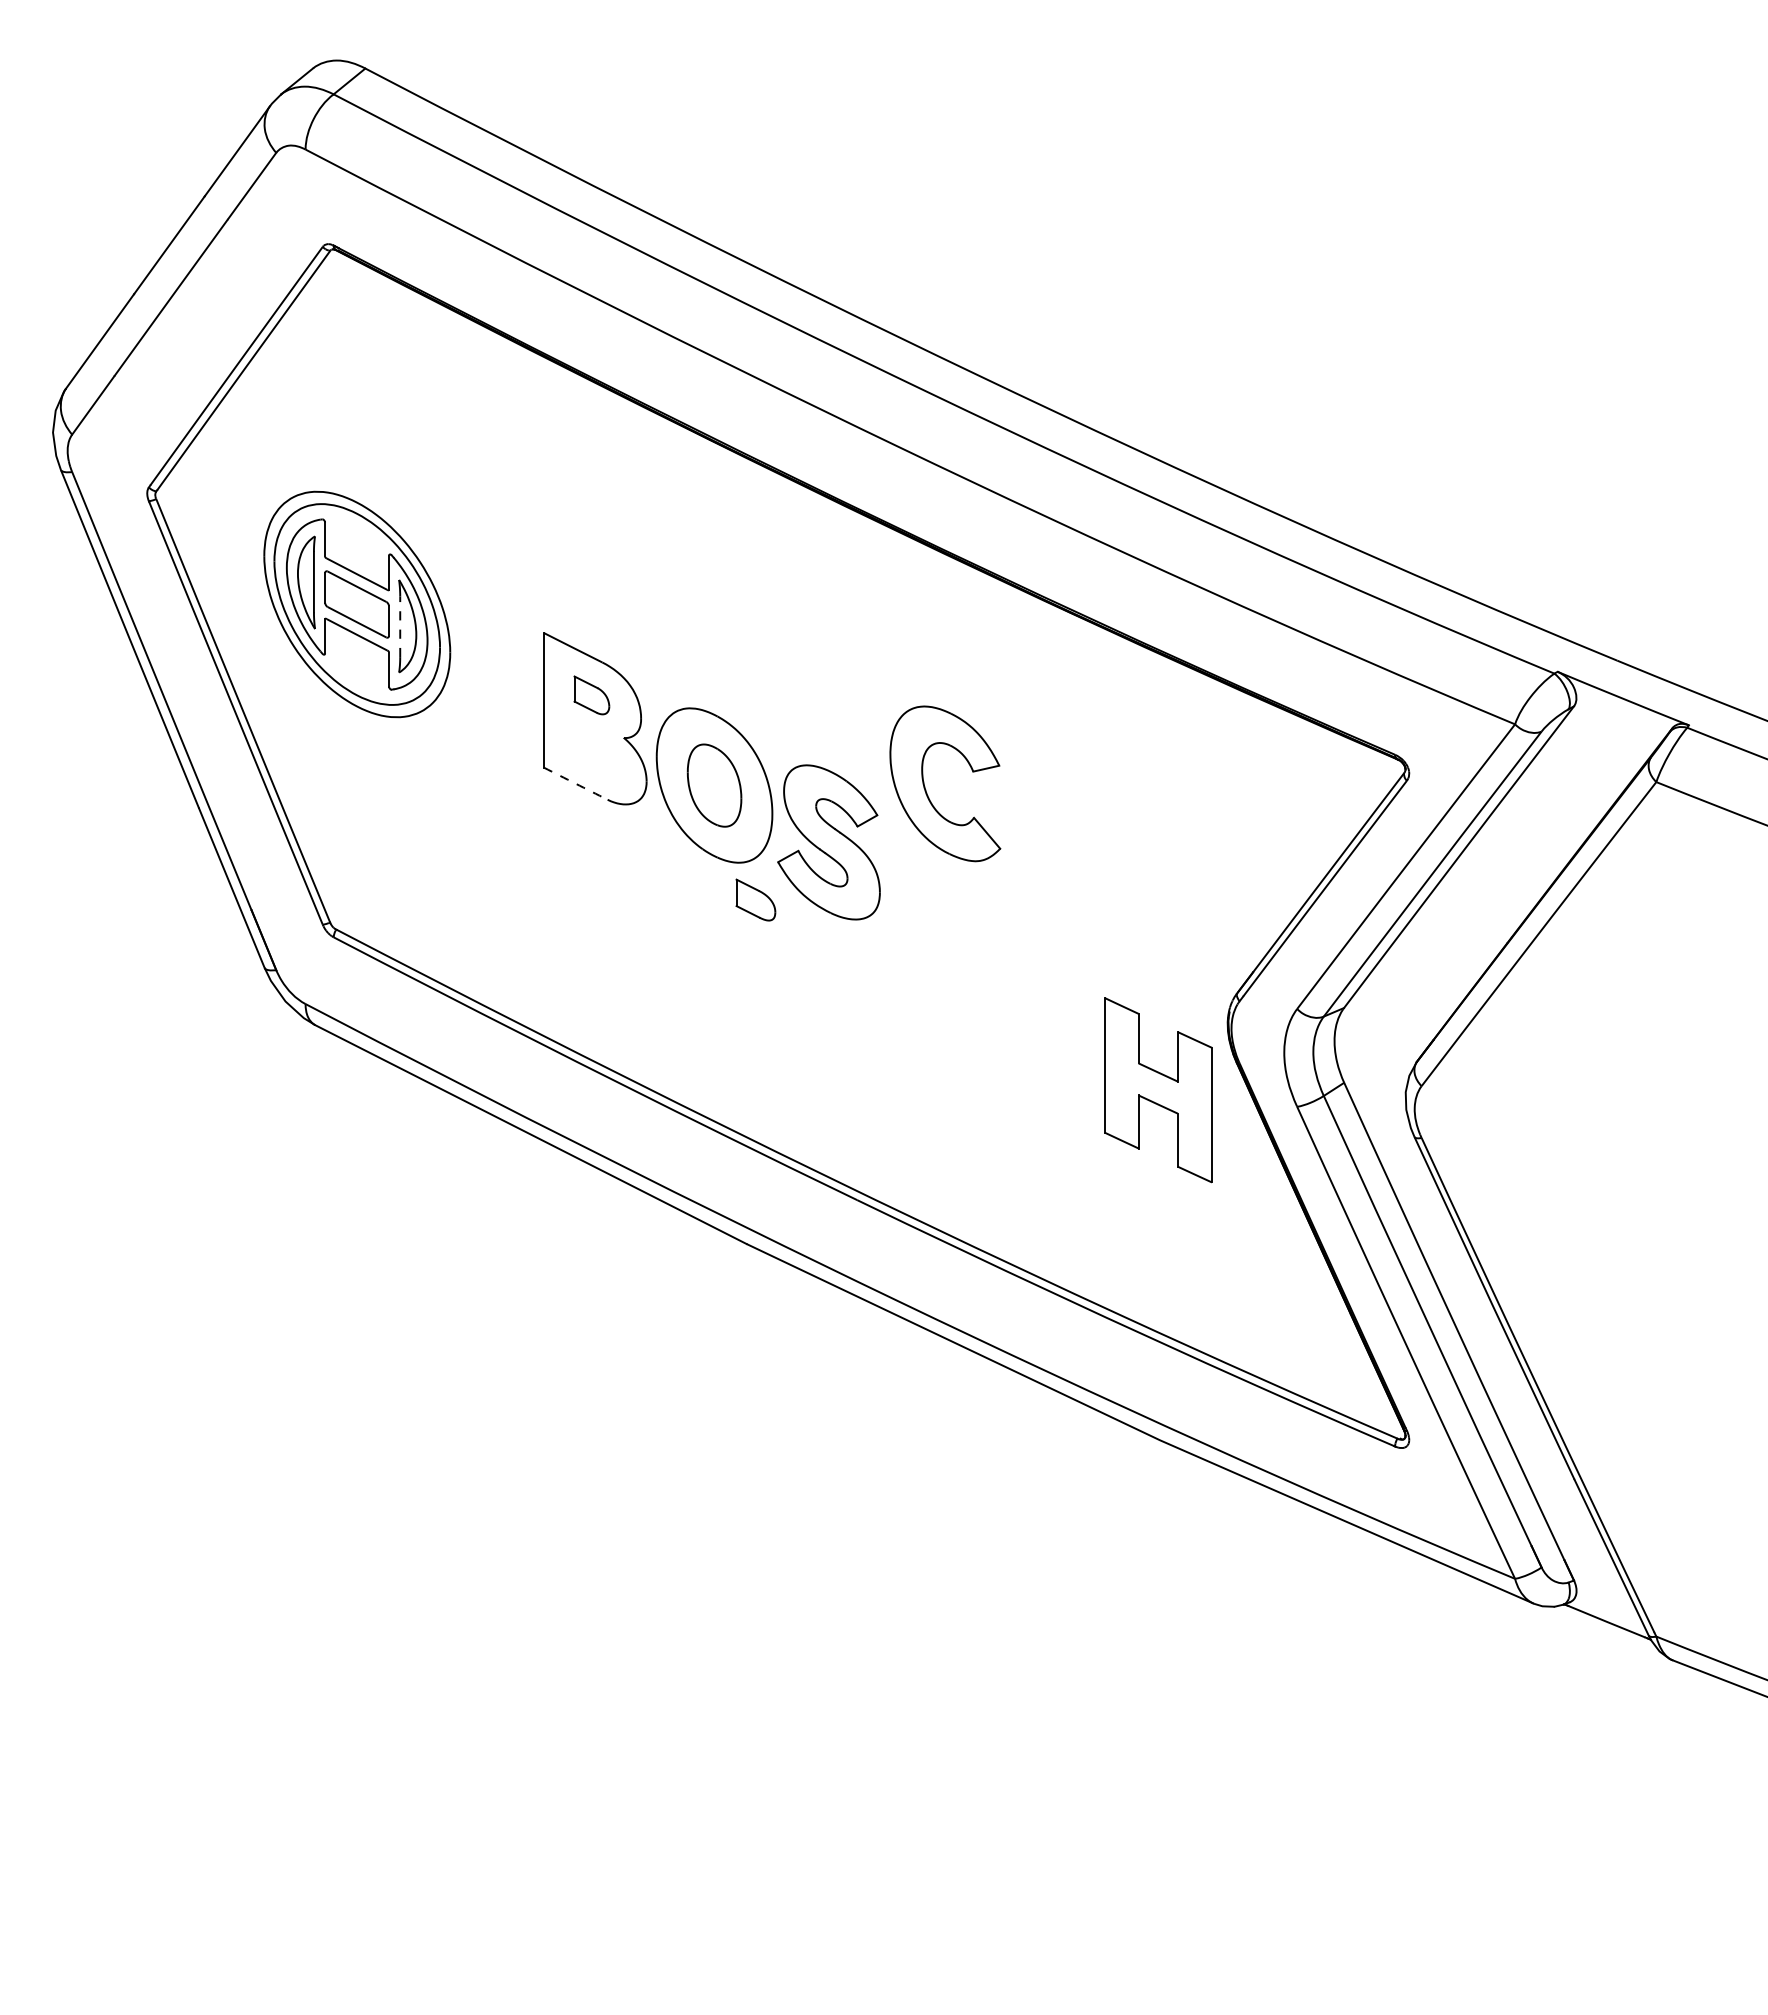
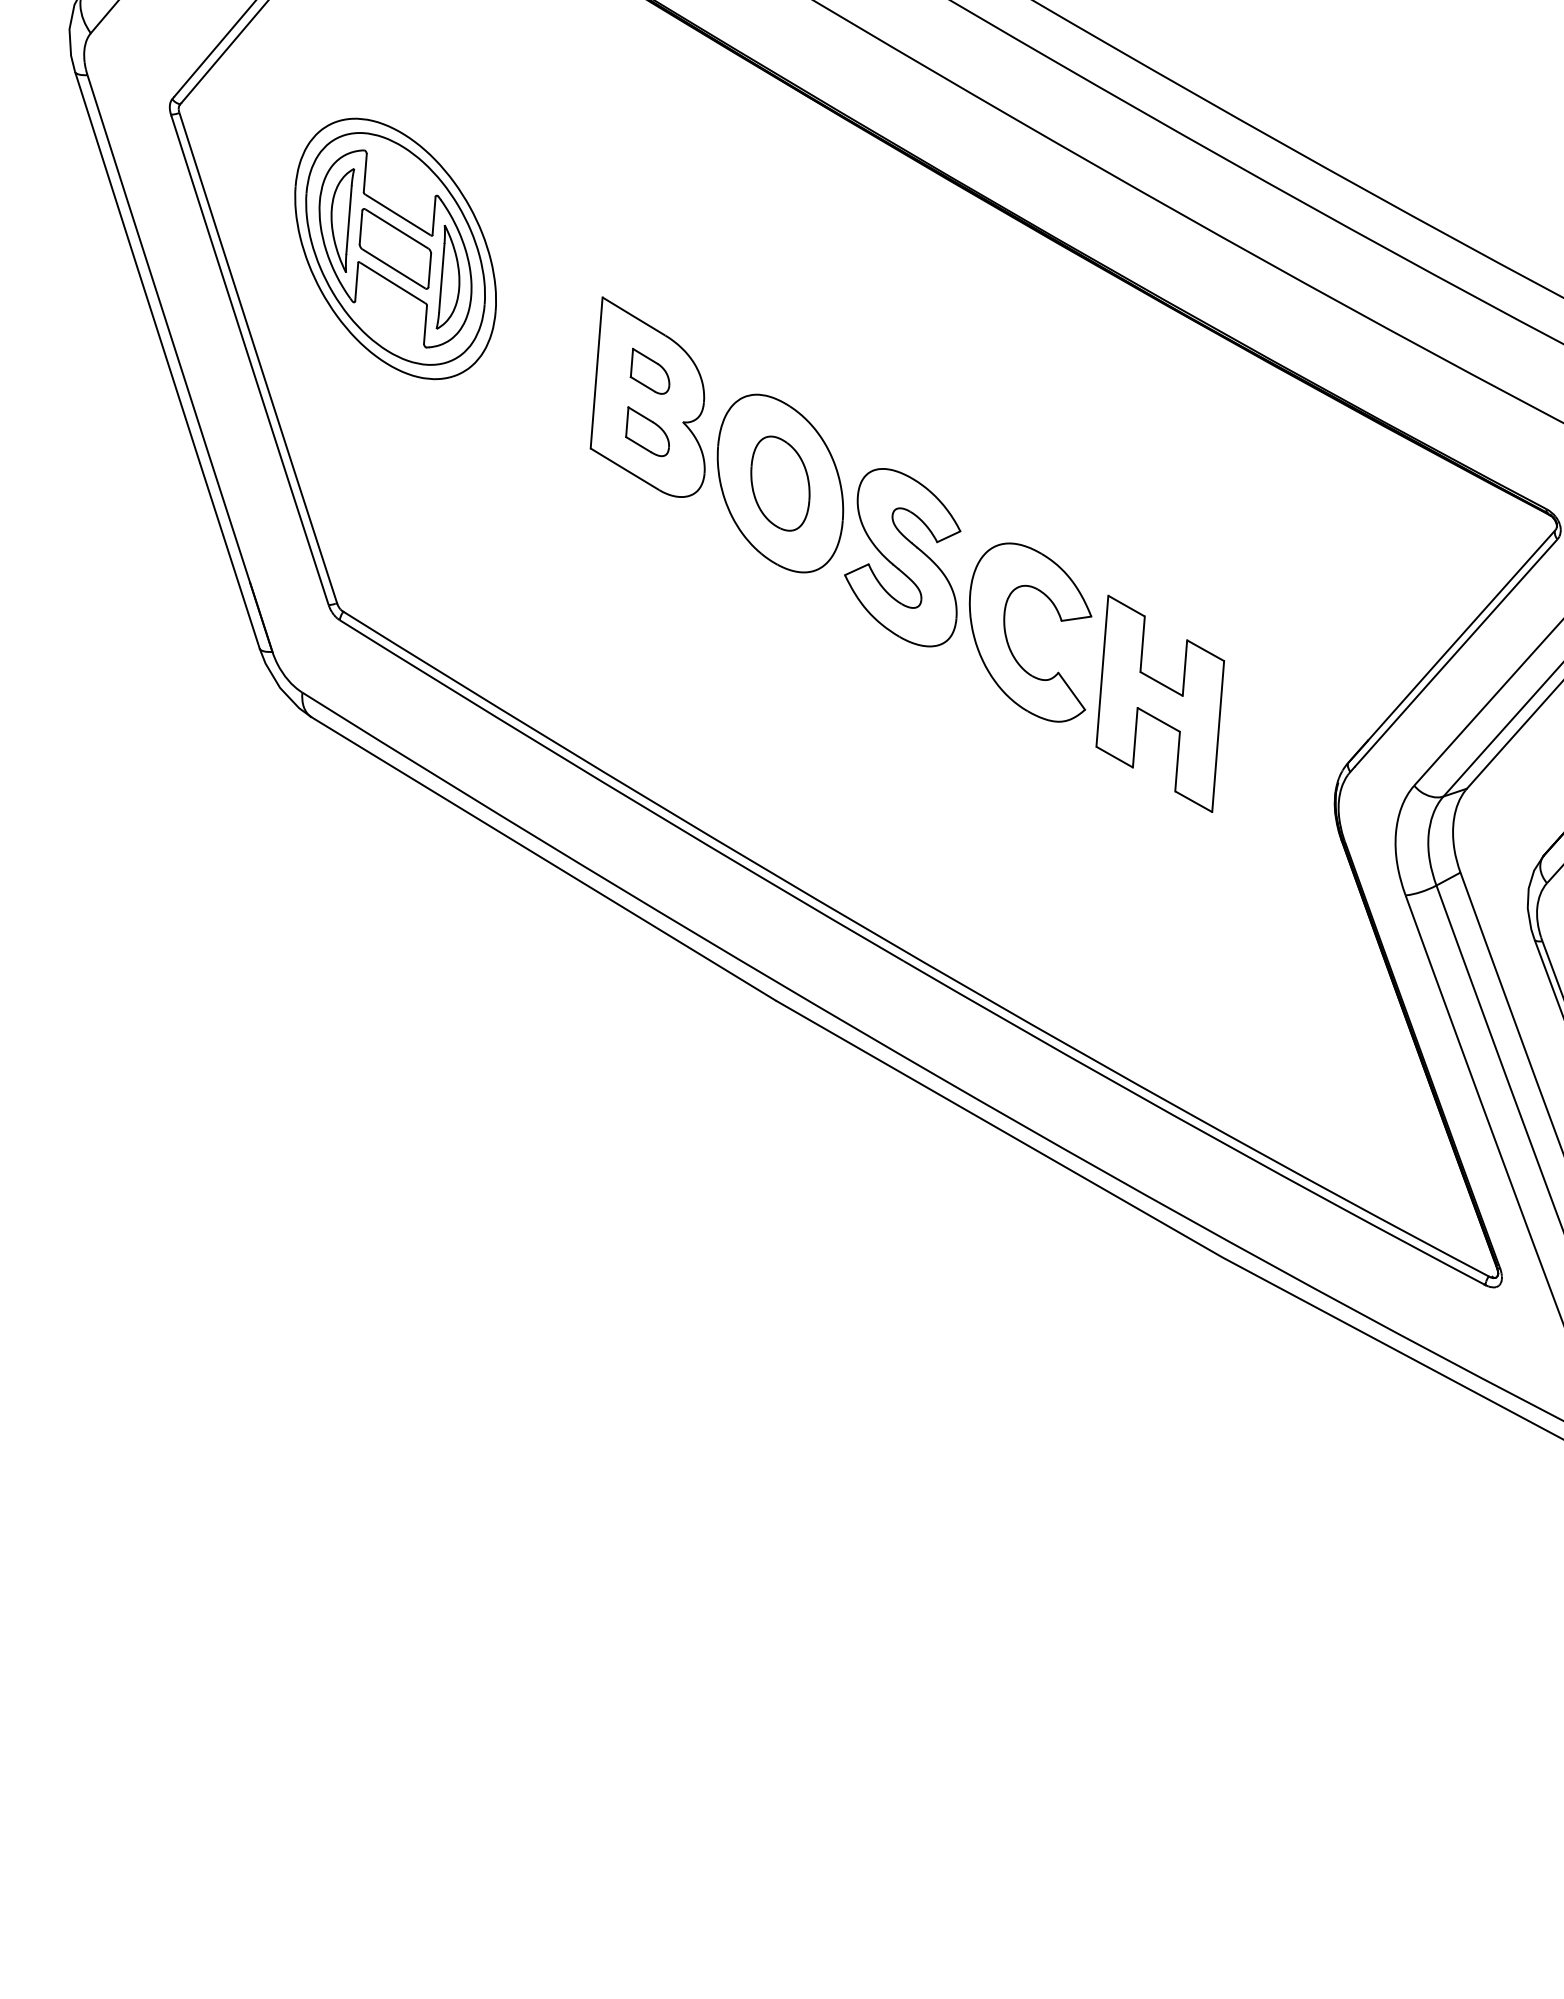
line: (400, 626) -> (442, 277), dashed -> solid
arc: (575, 783) -> (624, 469), dashed -> solid
part: (926, 789) -> (1007, 636), moved
part: (755, 899) -> (647, 431), moved
part: (1158, 1090) -> (1160, 704), moved

